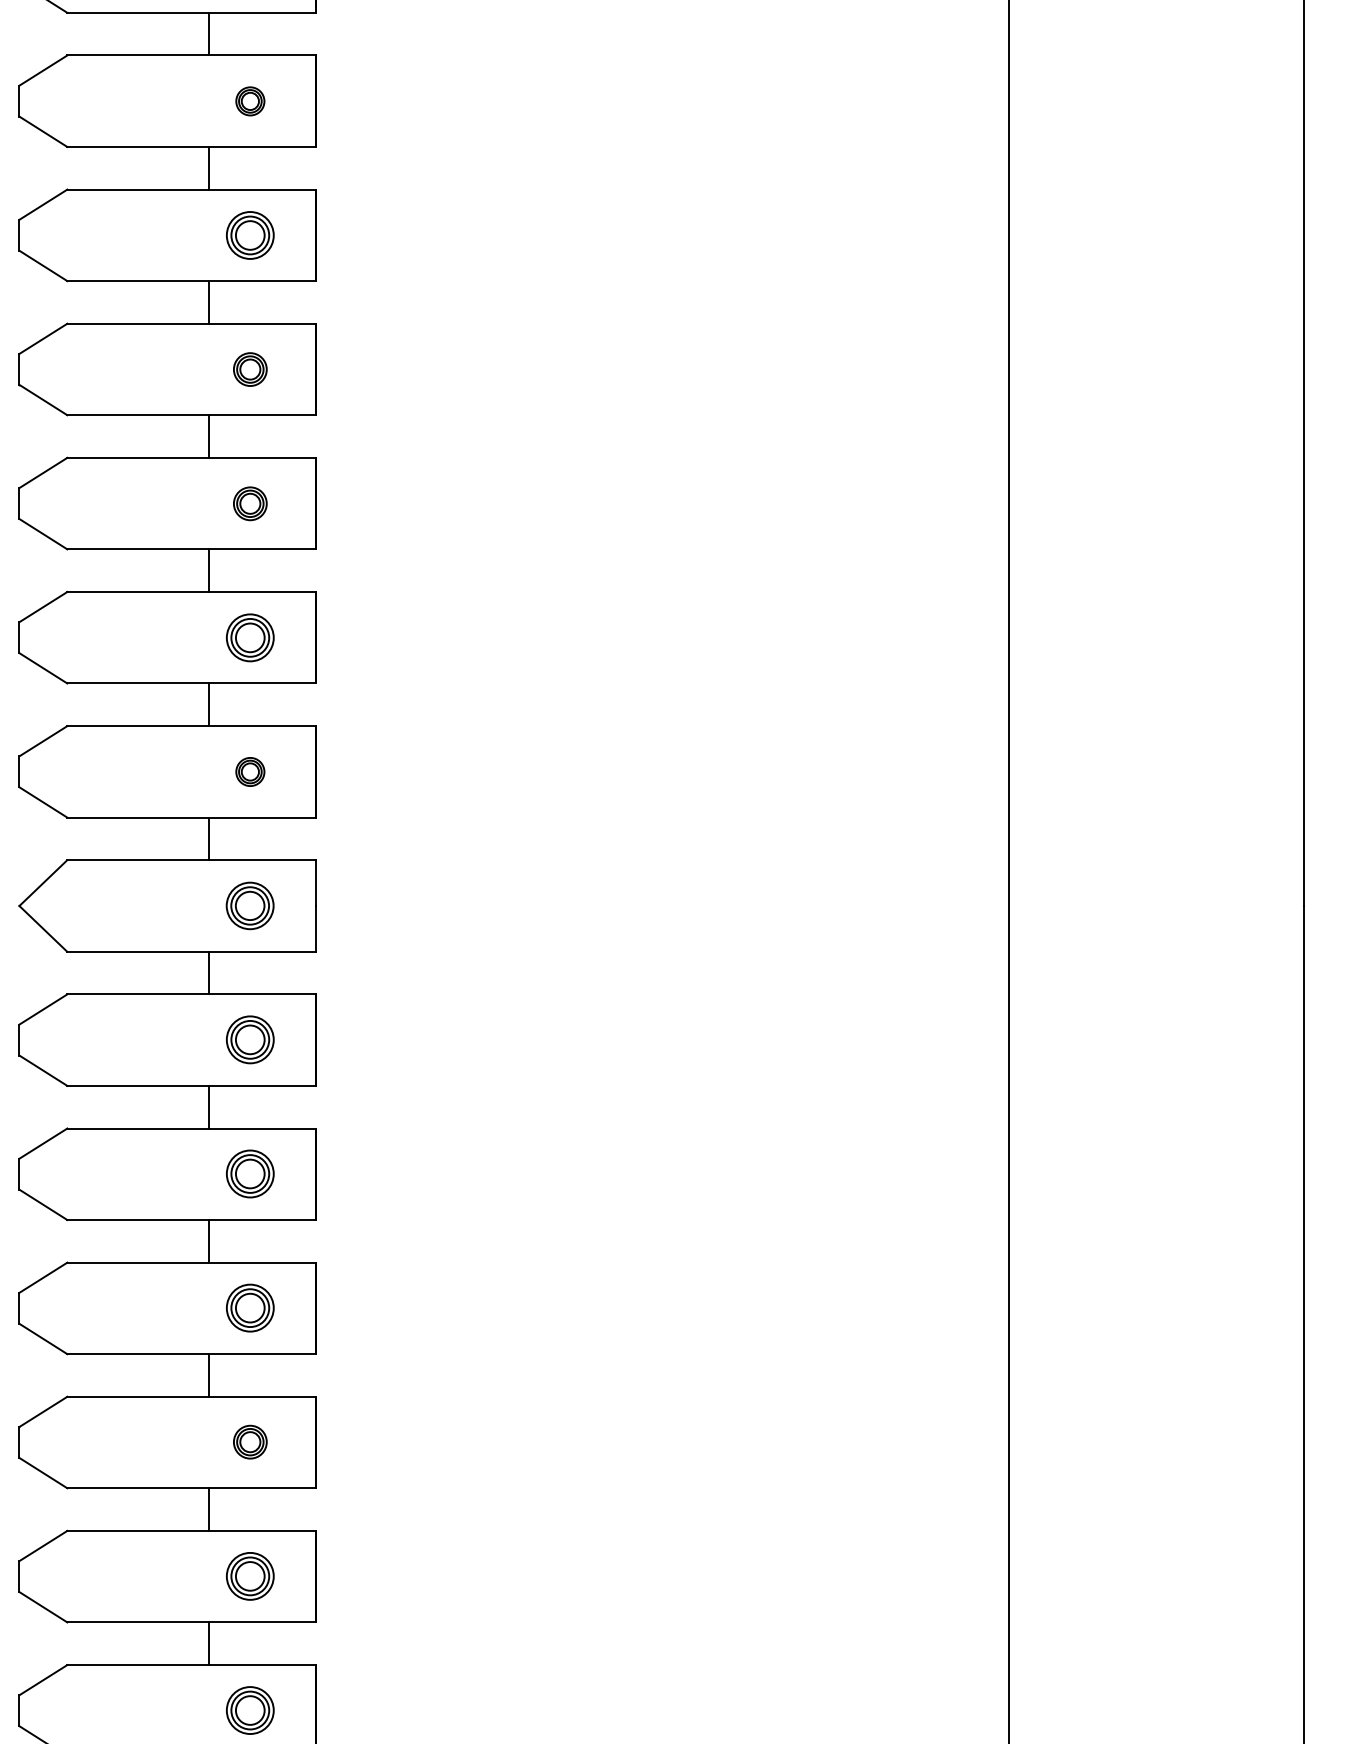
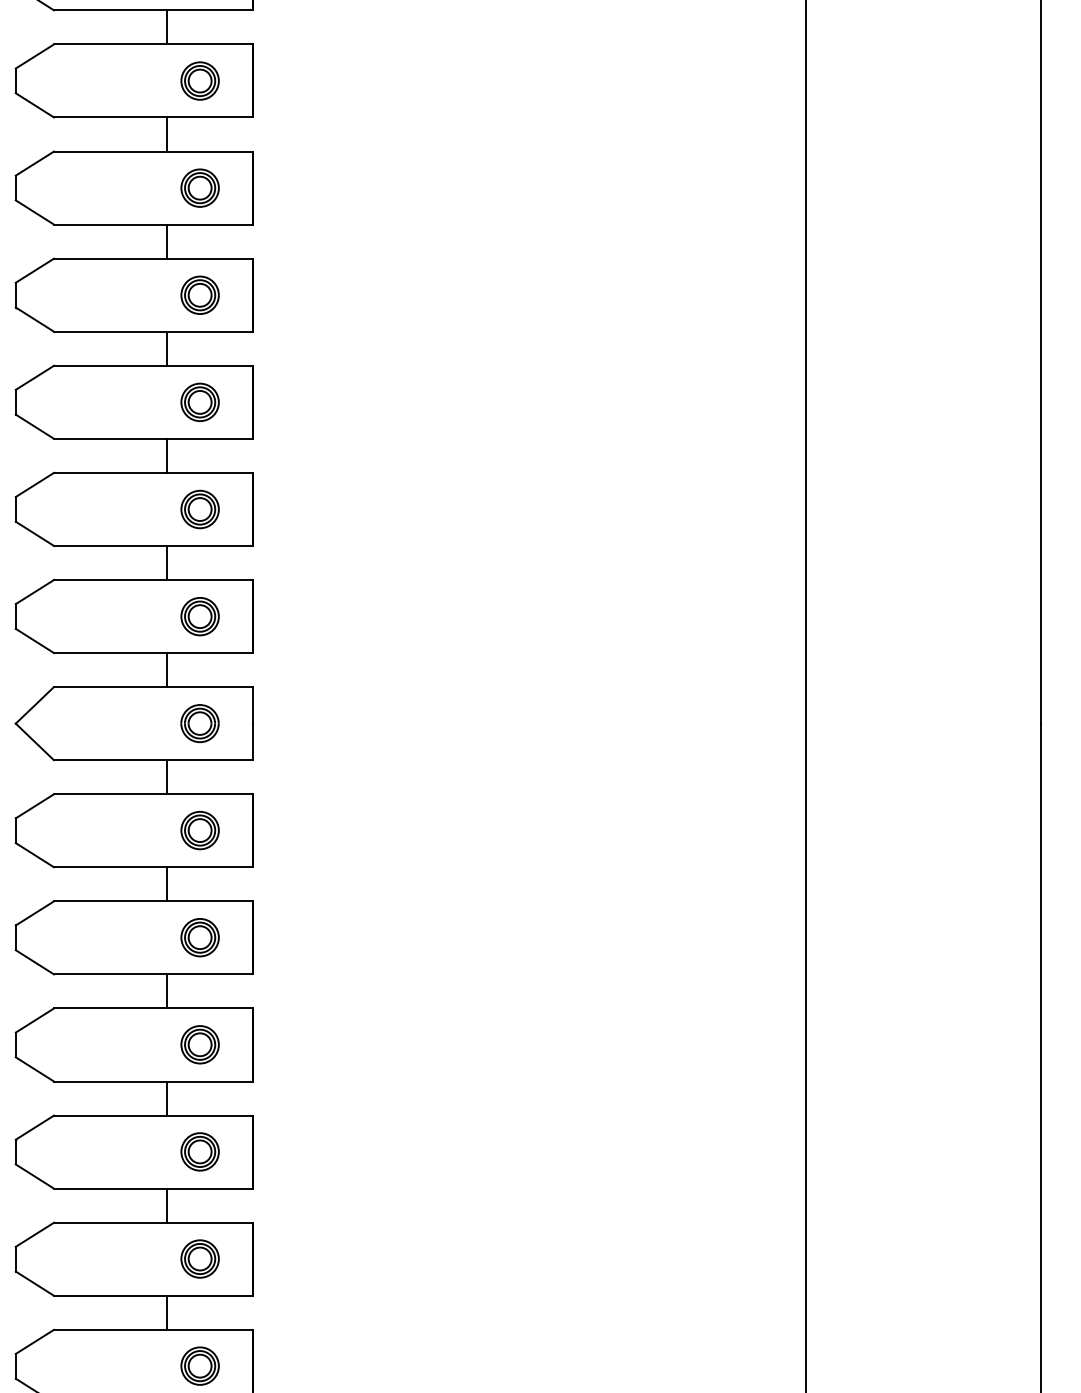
part: (250, 101) -> (200, 81), size x1.67
part: (250, 369) -> (200, 295), size x1.43
part: (250, 503) -> (200, 402), size x1.43
part: (250, 771) -> (200, 616), size x1.67
part: (250, 1441) -> (200, 1151), size x1.43

